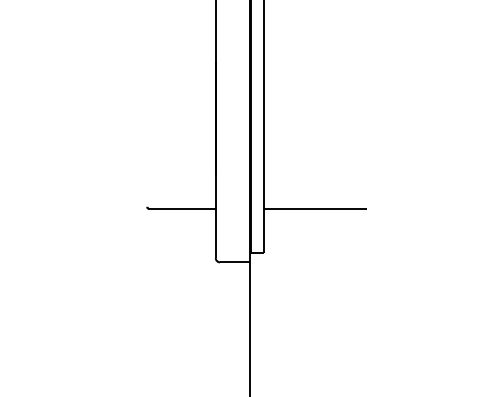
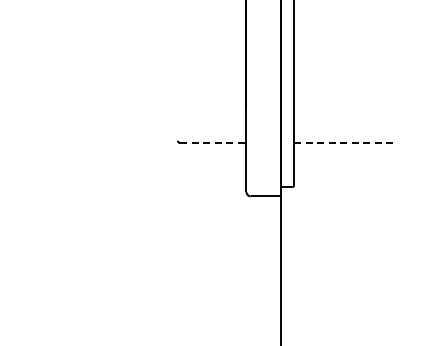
line: (183, 208) -> (214, 142), solid -> dashed
line: (315, 208) -> (346, 142), solid -> dashed

